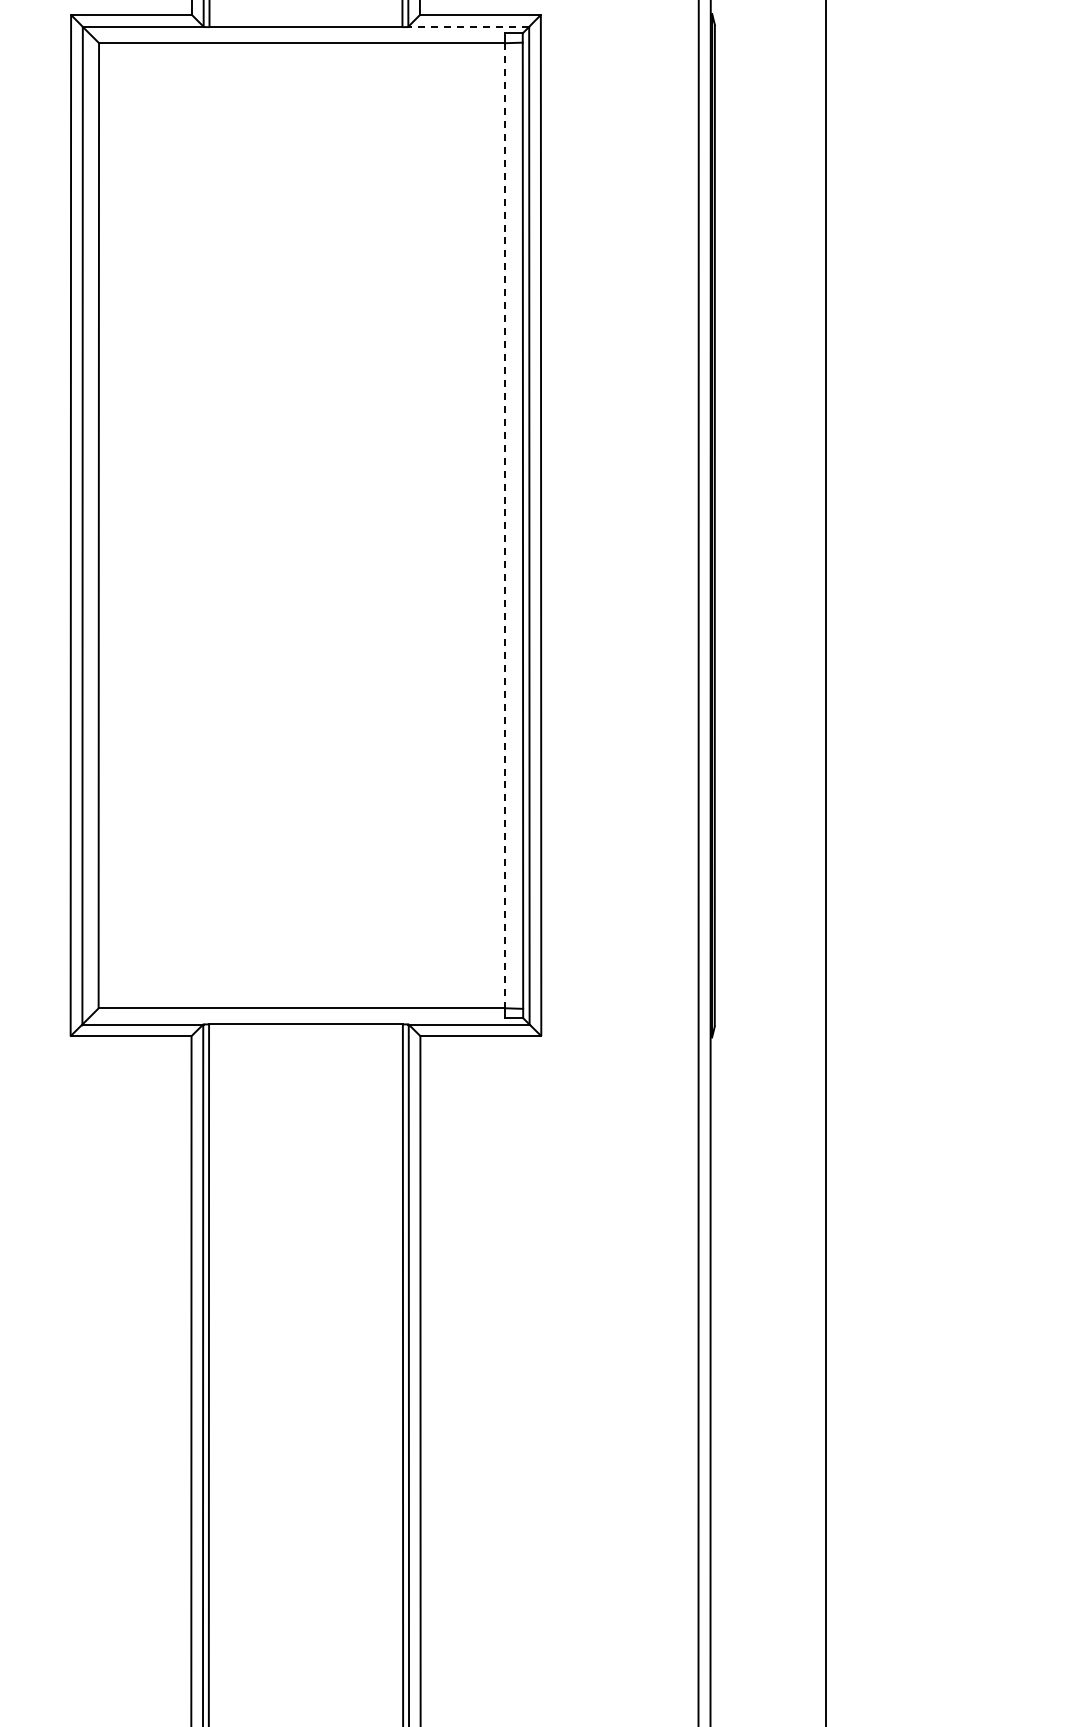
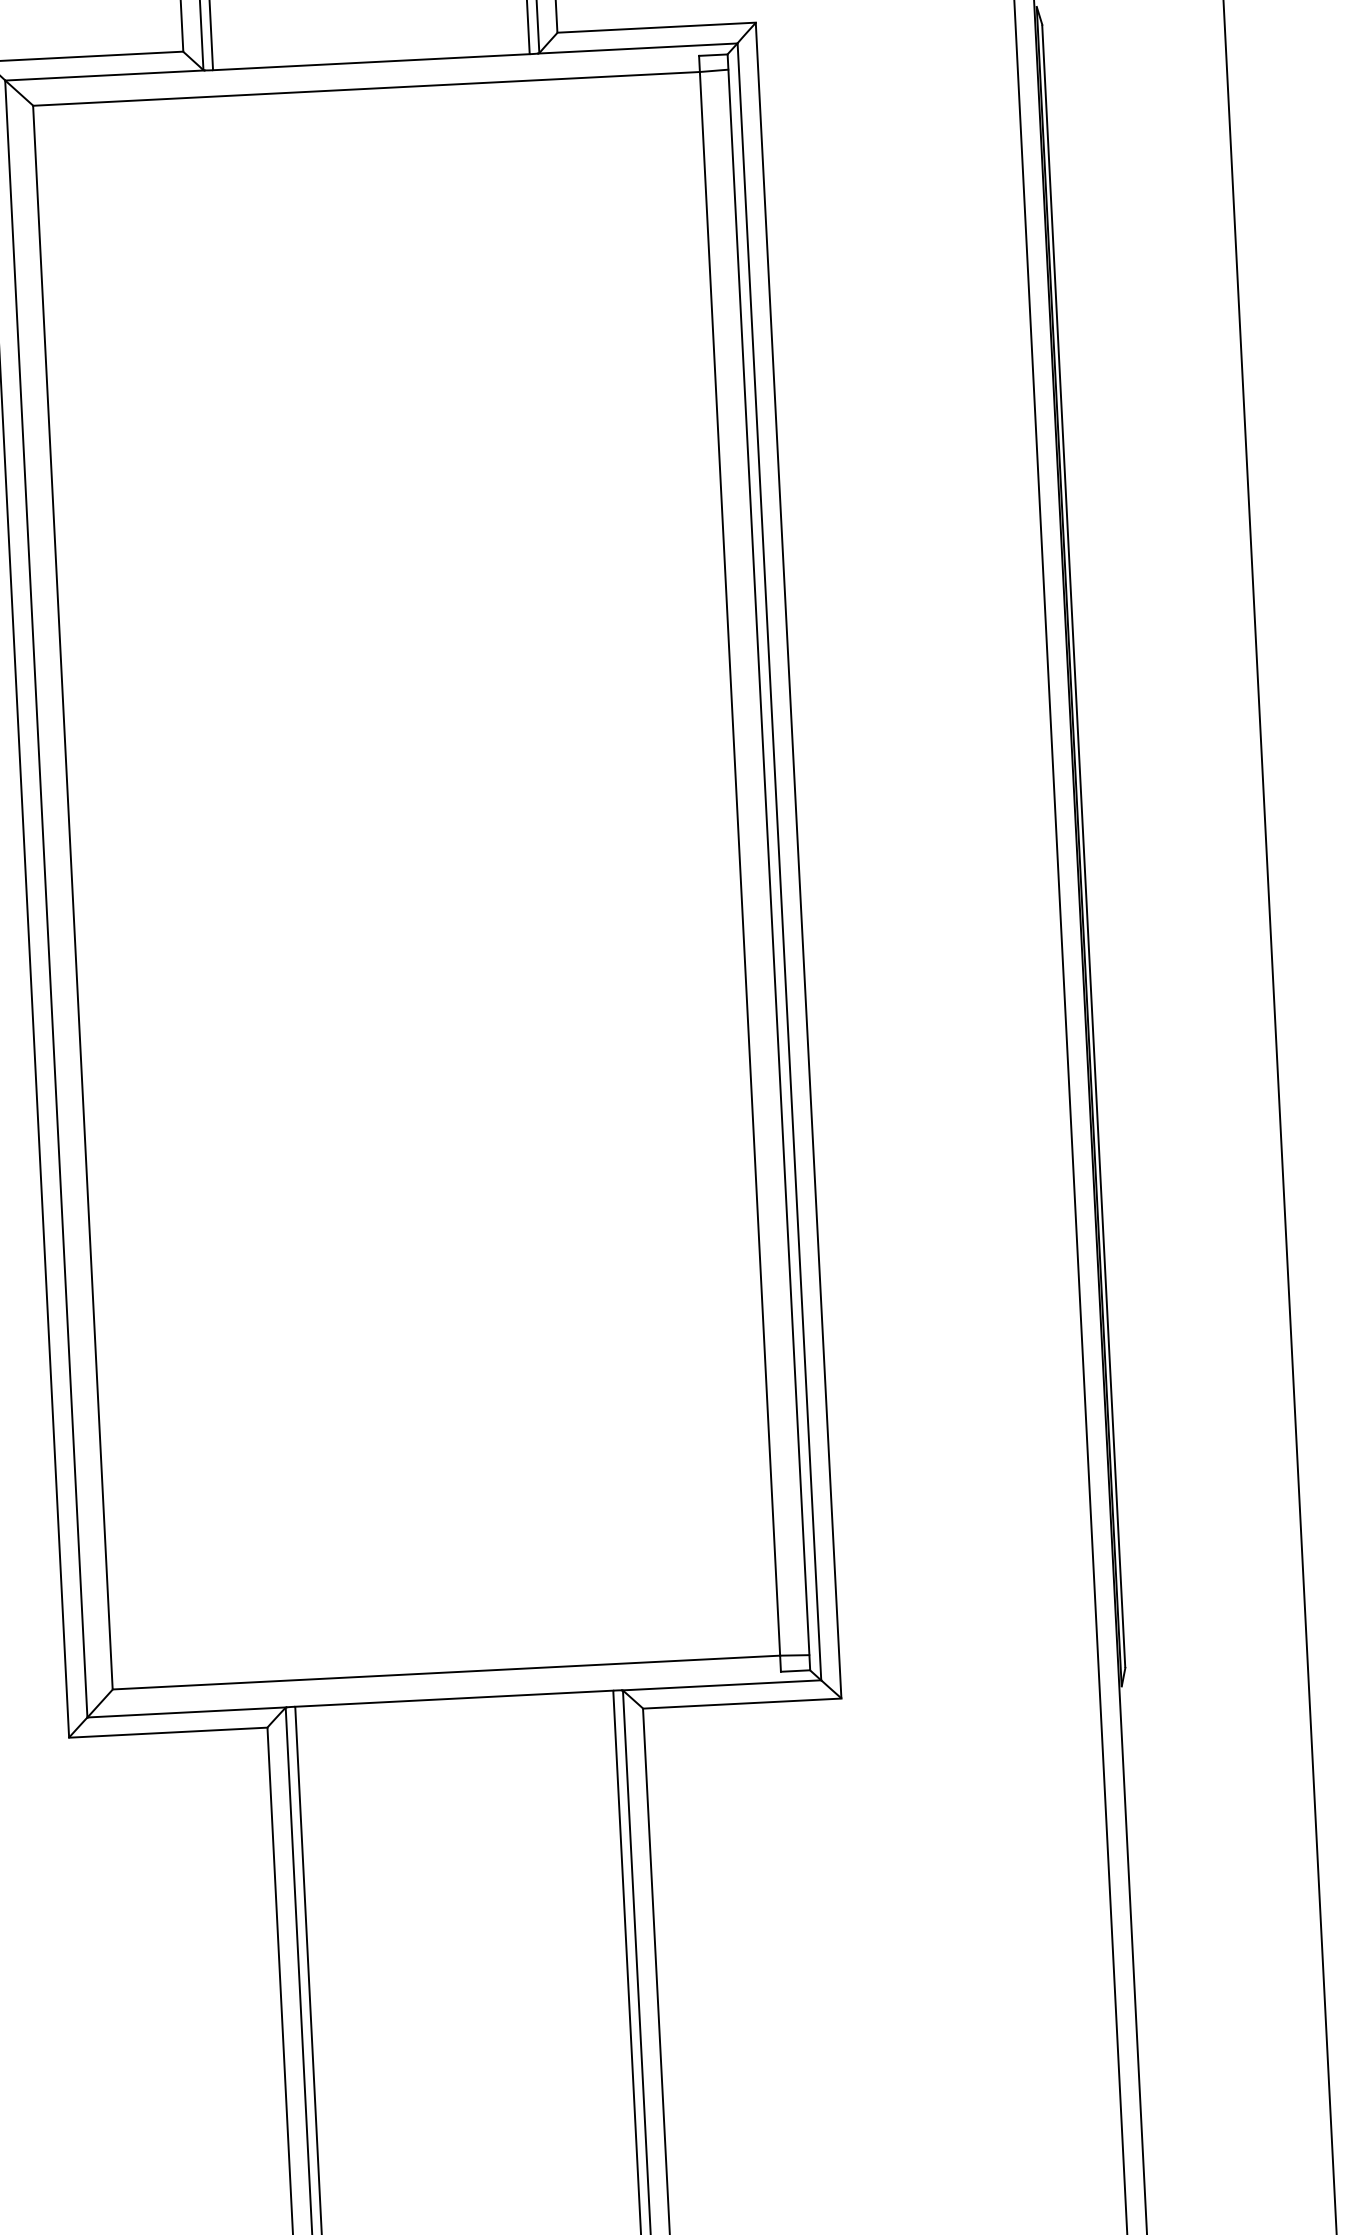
line: (468, 27) -> (638, 49), dashed -> solid
line: (505, 525) -> (740, 863), dashed -> solid

